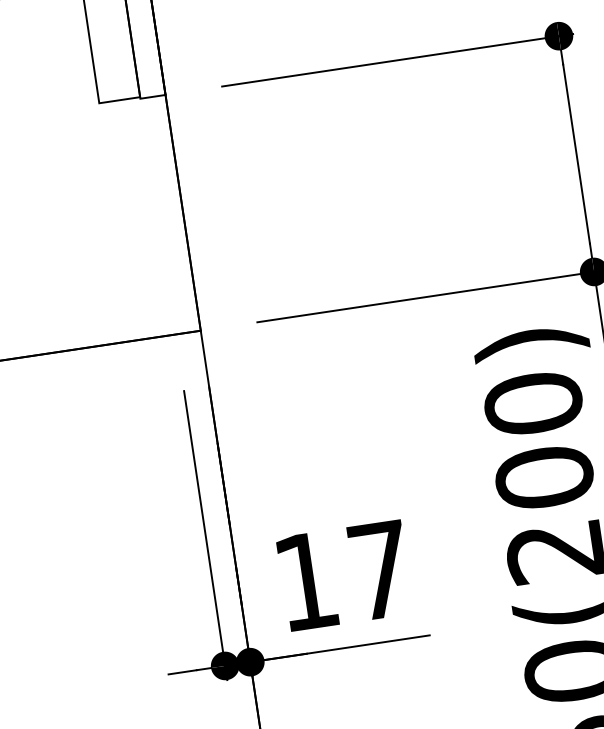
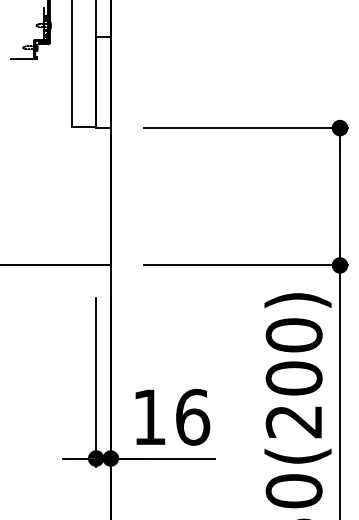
text: (381, 568) -> (193, 416), 17 -> 16

